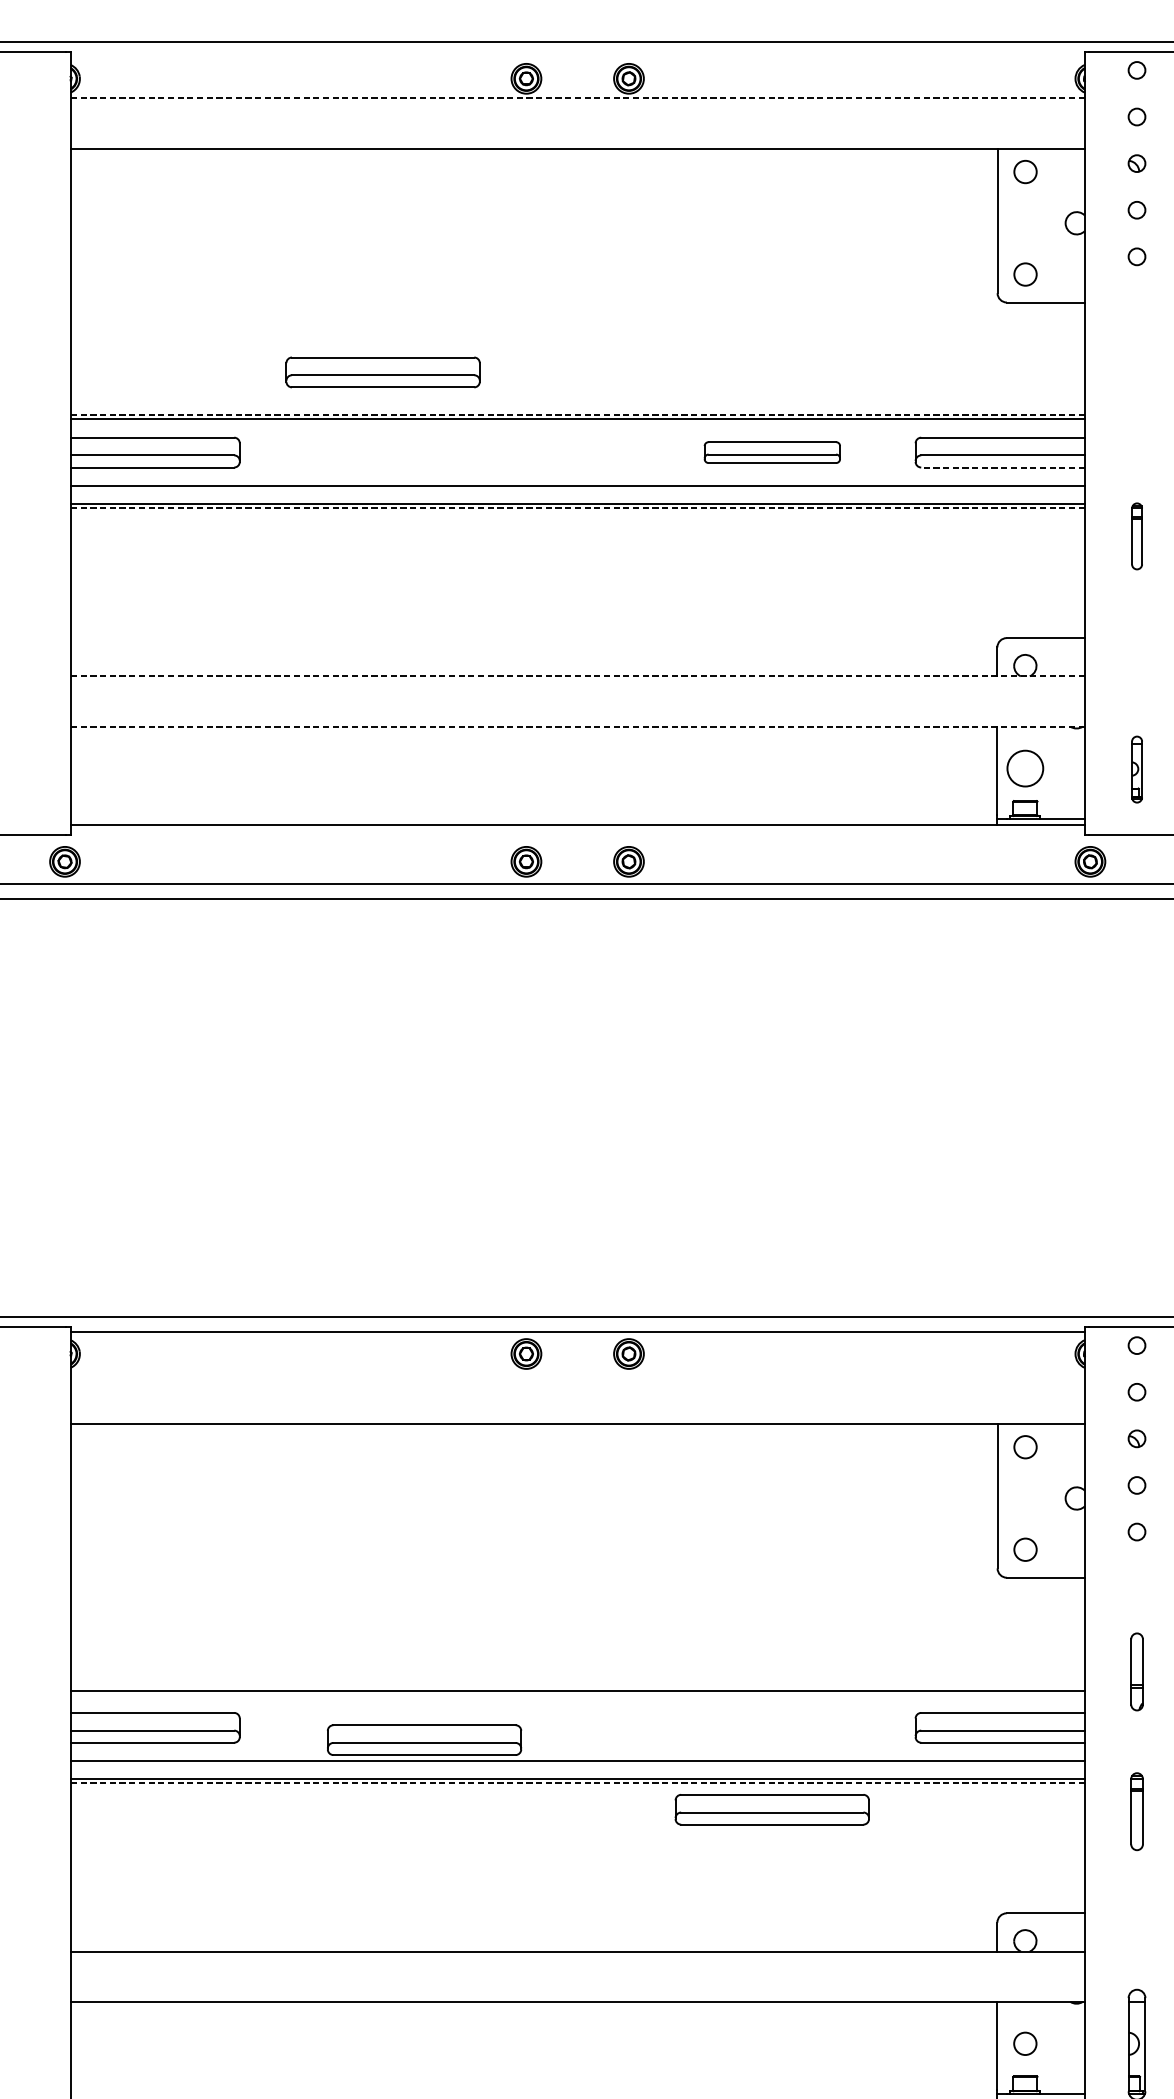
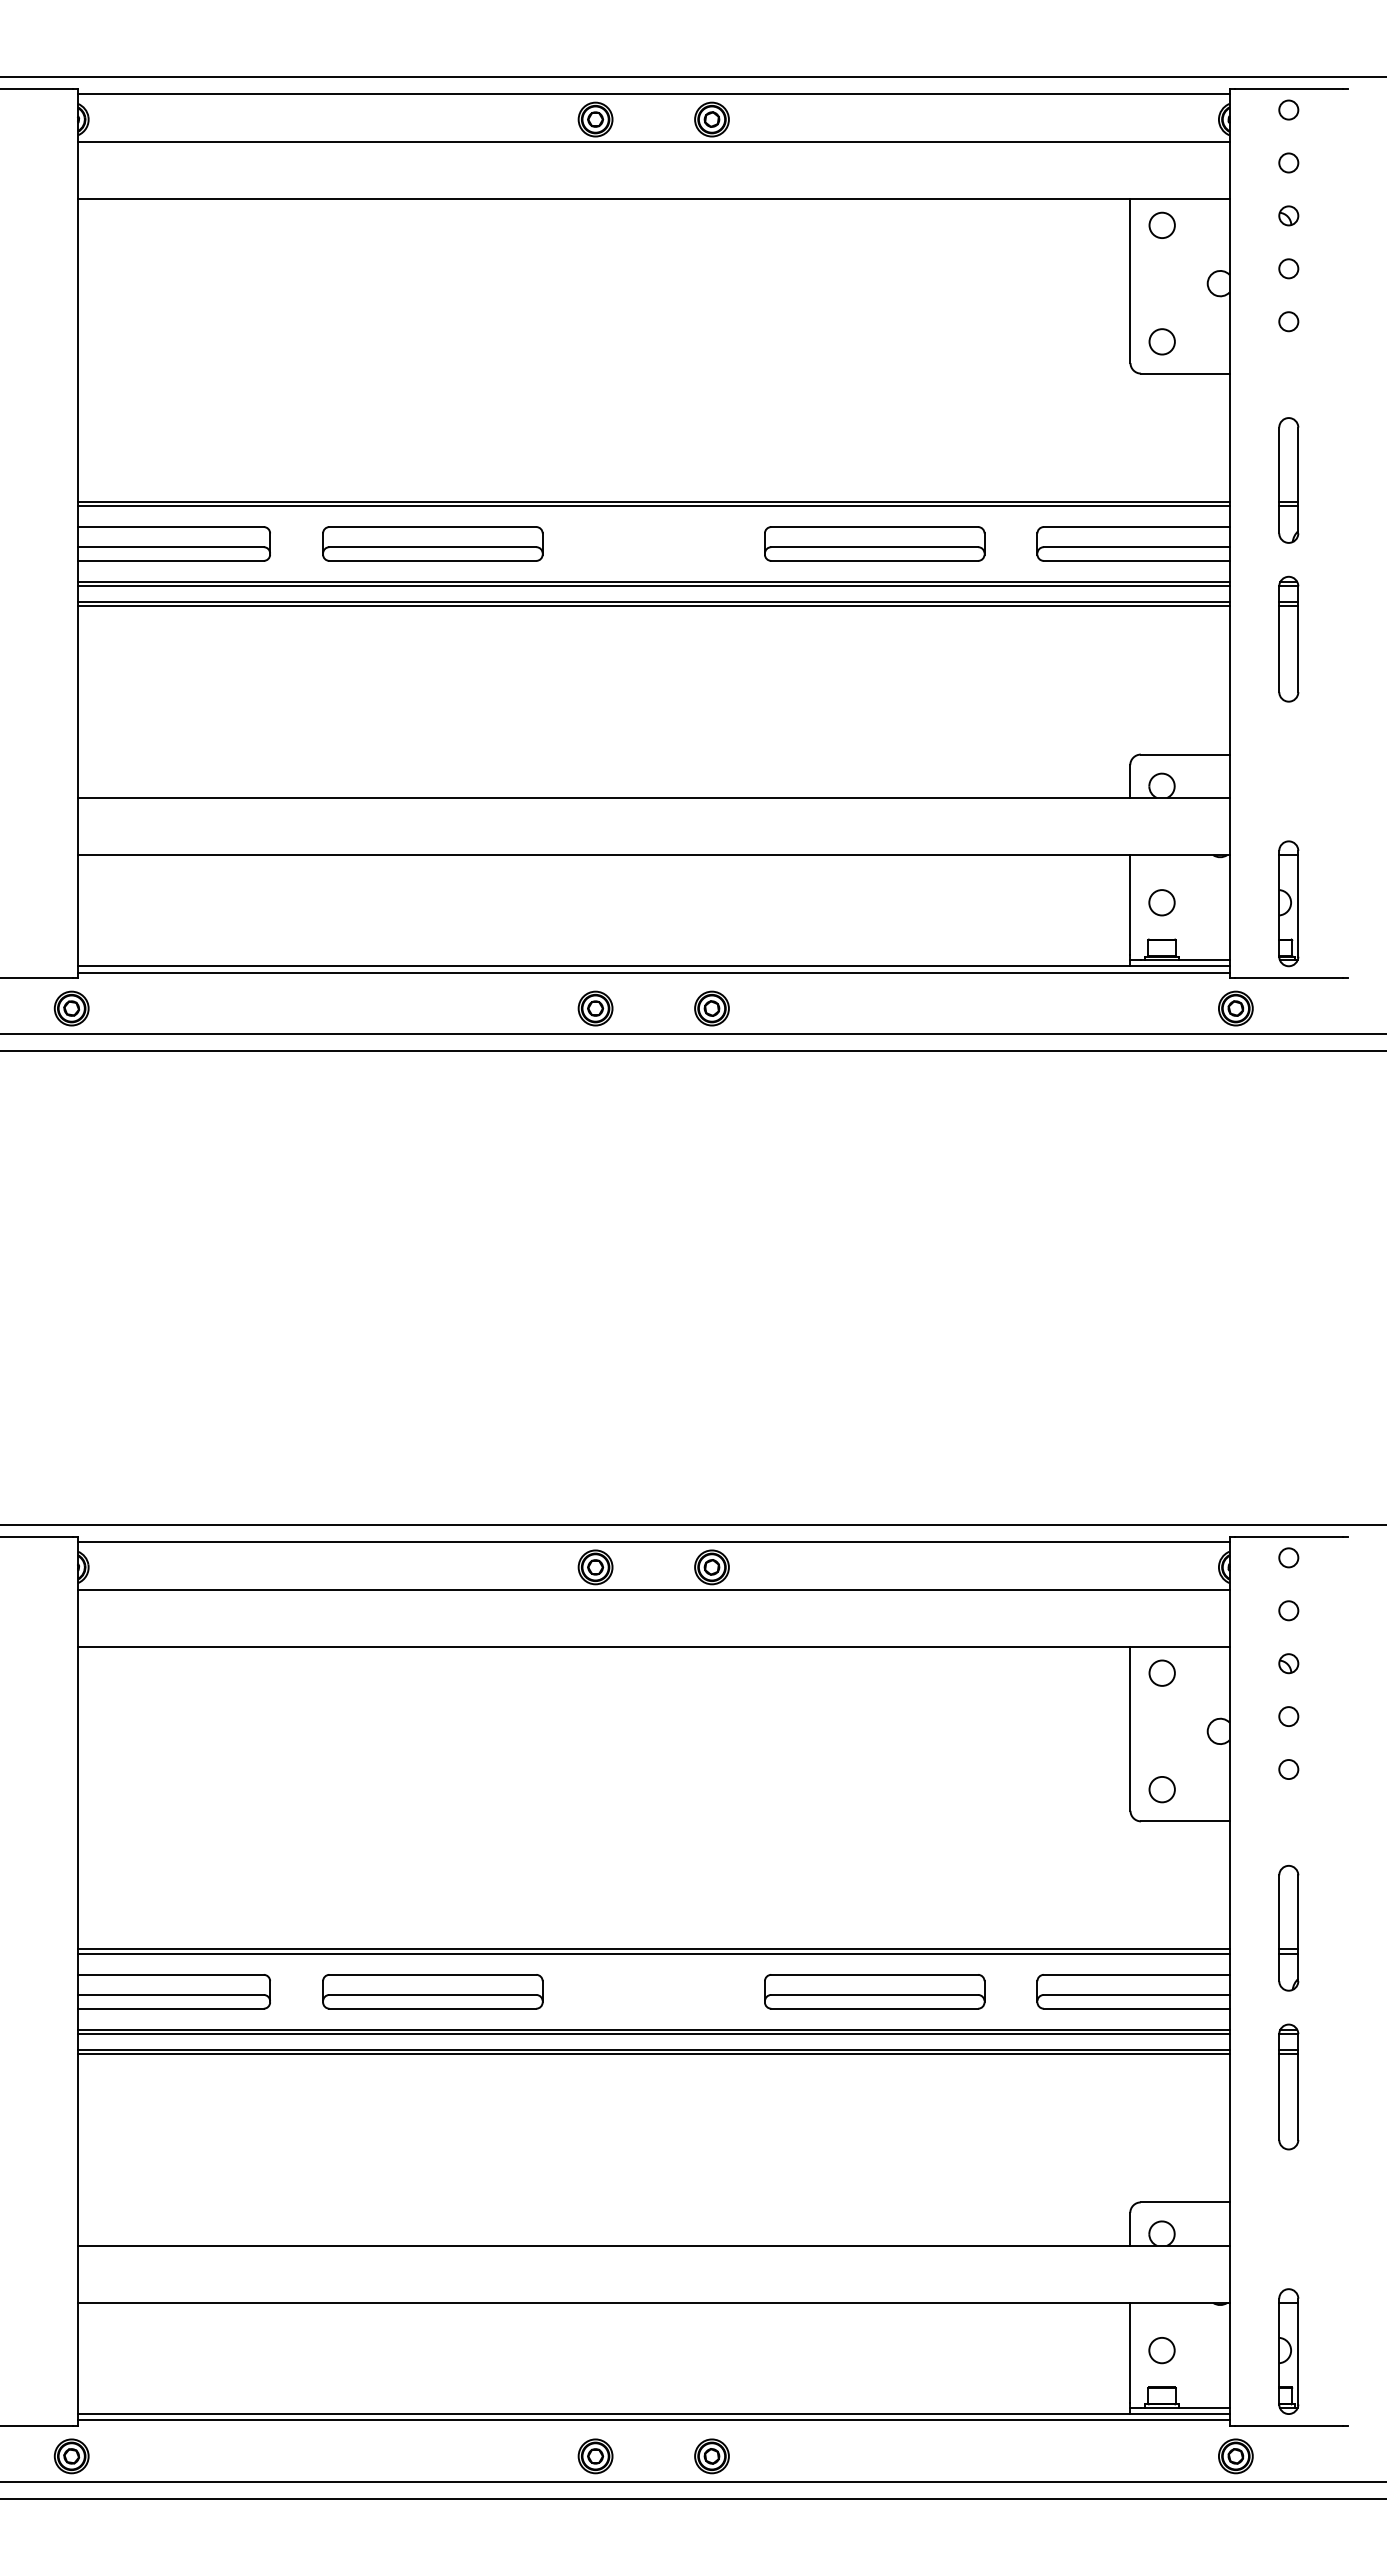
line: (577, 56) -> (653, 94), added
line: (577, 98) -> (653, 141), dashed -> solid
part: (382, 372) -> (432, 543), moved
part: (1136, 396) -> (1288, 480), added
line: (577, 415) -> (653, 501), dashed -> solid
part: (772, 452) -> (874, 543), size x1.43
line: (1002, 467) -> (1136, 560), dashed -> solid
line: (577, 490) -> (653, 586), added
line: (577, 507) -> (653, 606), dashed -> solid
part: (1136, 535) -> (1288, 638), size x1.67
line: (577, 675) -> (653, 797), dashed -> solid
line: (577, 726) -> (653, 855), dashed -> solid
circle: (1024, 768) -> (1161, 902), size x0.62
part: (1136, 769) -> (1288, 903), size x1.67
line: (577, 830) -> (653, 972), added
line: (577, 1373) -> (653, 1589), added
part: (1136, 1672) -> (1288, 1928), size x1.43
line: (577, 1694) -> (653, 1953), added
part: (424, 1739) -> (432, 1991), moved
line: (577, 1765) -> (653, 2034), added
line: (577, 1783) -> (653, 2054), dashed -> solid
part: (772, 1809) -> (874, 1991), moved
part: (1136, 1811) -> (1288, 2086), size x1.43

